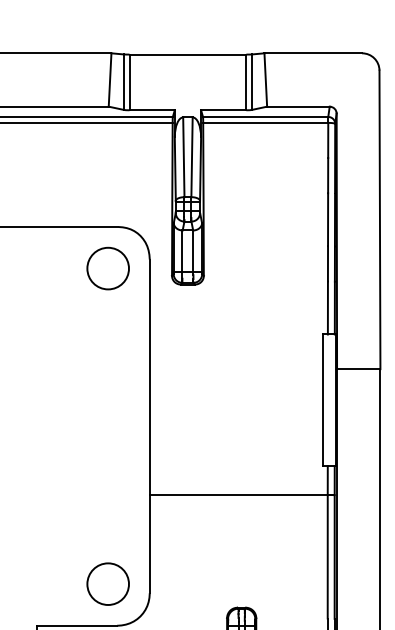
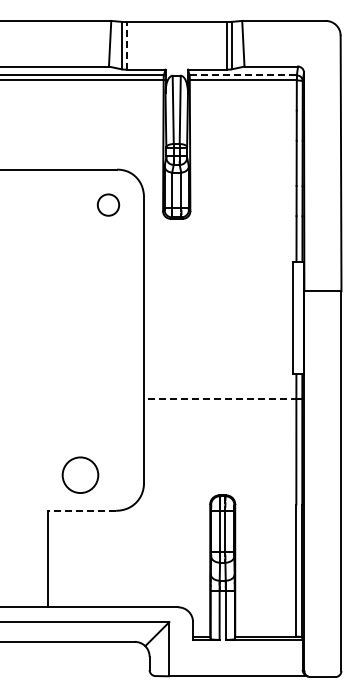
line: (129, 82) -> (126, 45), solid -> dashed
line: (265, 117) -> (243, 75), solid -> dashed
circle: (108, 267) -> (108, 204), size x0.6
line: (239, 494) -> (220, 398), solid -> dashed
circle: (108, 583) -> (80, 474), moved
line: (76, 625) -> (81, 510), solid -> dashed

